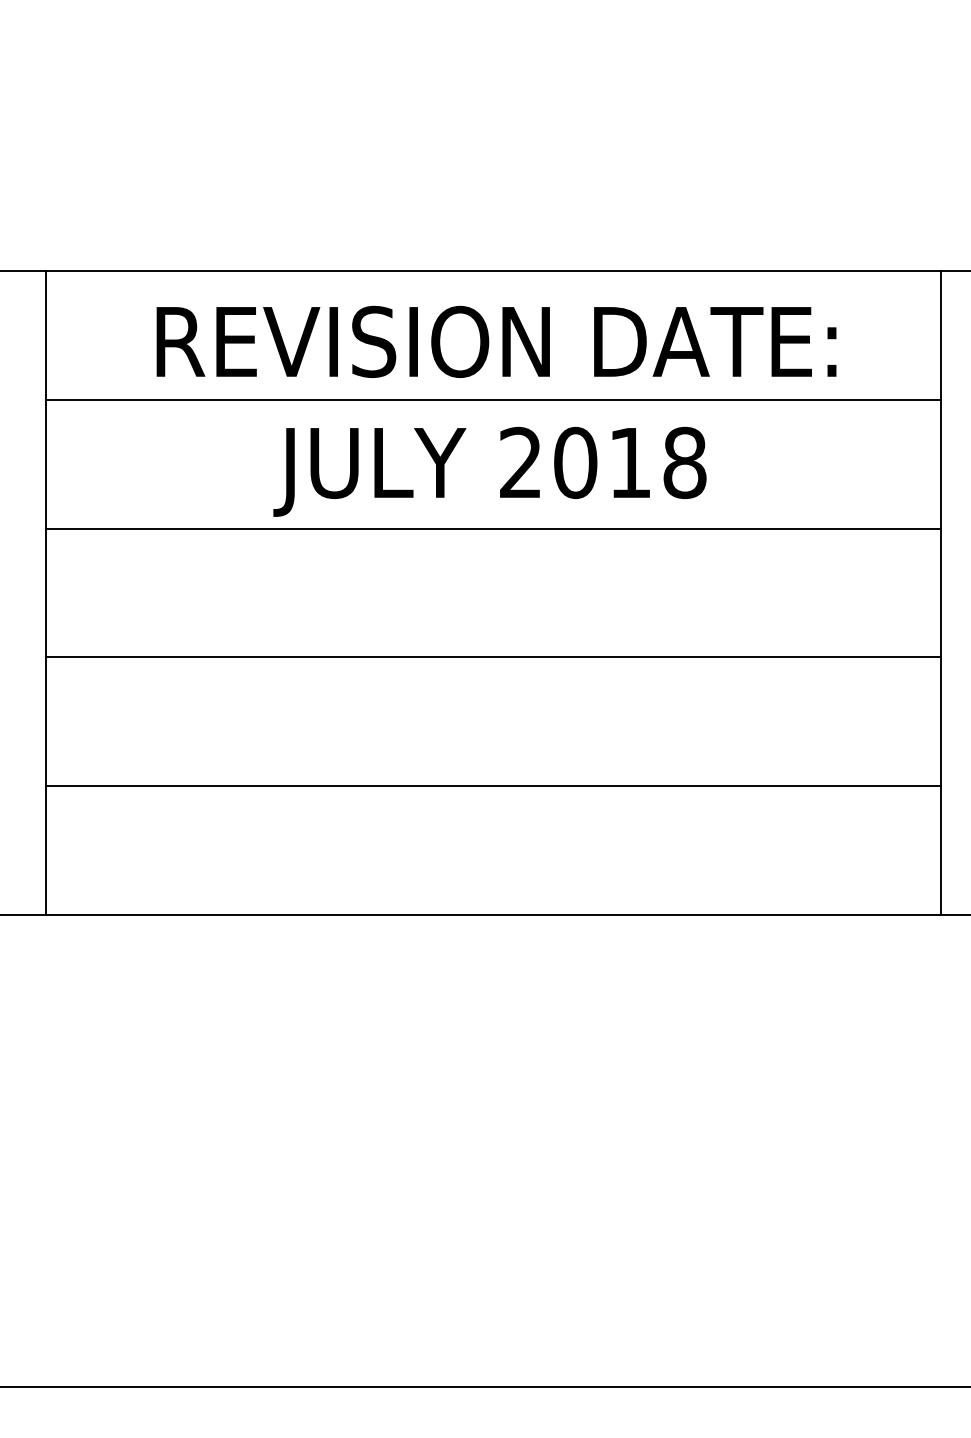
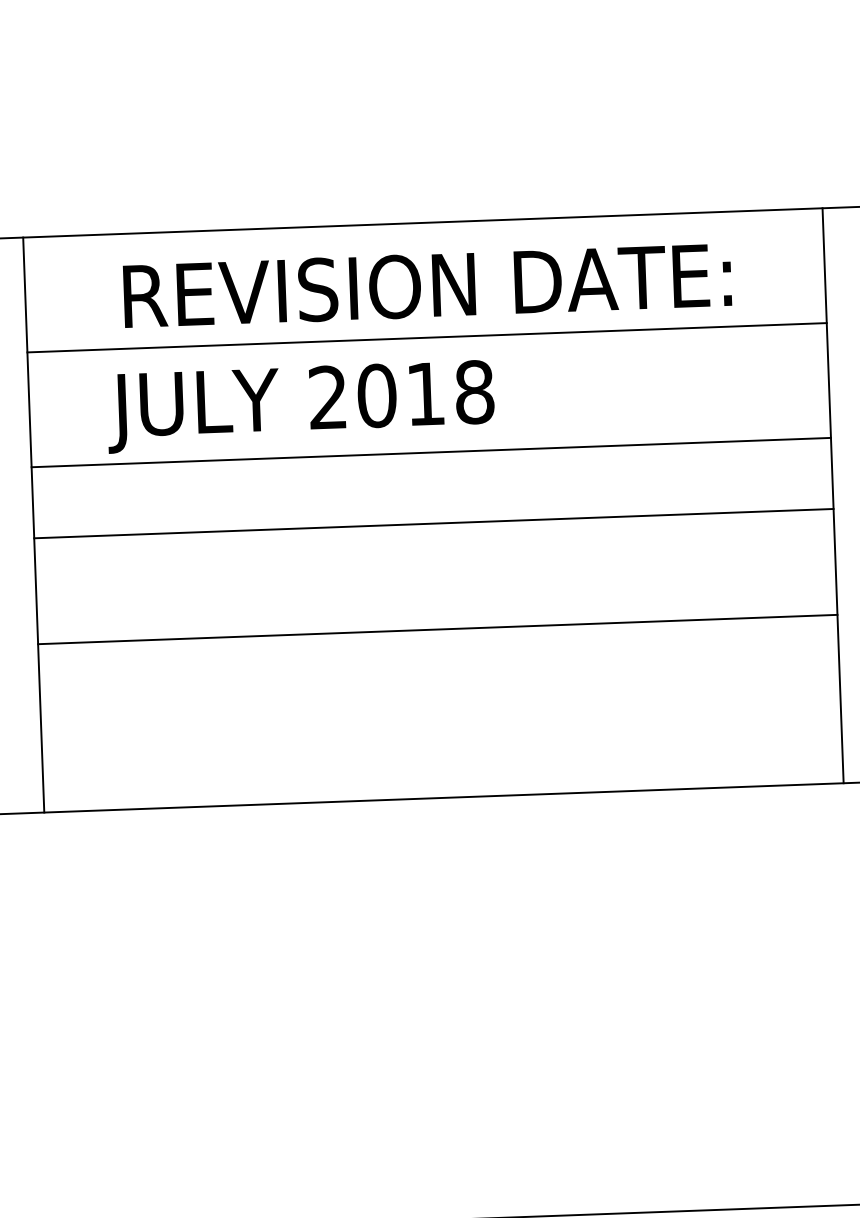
text: (489, 471) -> (300, 406), moved
line: (493, 657) -> (433, 524), moved
line: (493, 785) -> (437, 629), moved

